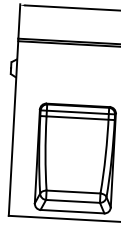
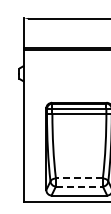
line: (72, 192) -> (78, 178), solid -> dashed
line: (73, 201) -> (79, 186), solid -> dashed

